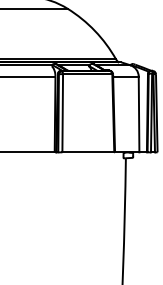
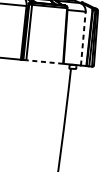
line: (139, 114) -> (83, 38), solid -> dashed
line: (88, 152) -> (44, 62), solid -> dashed

